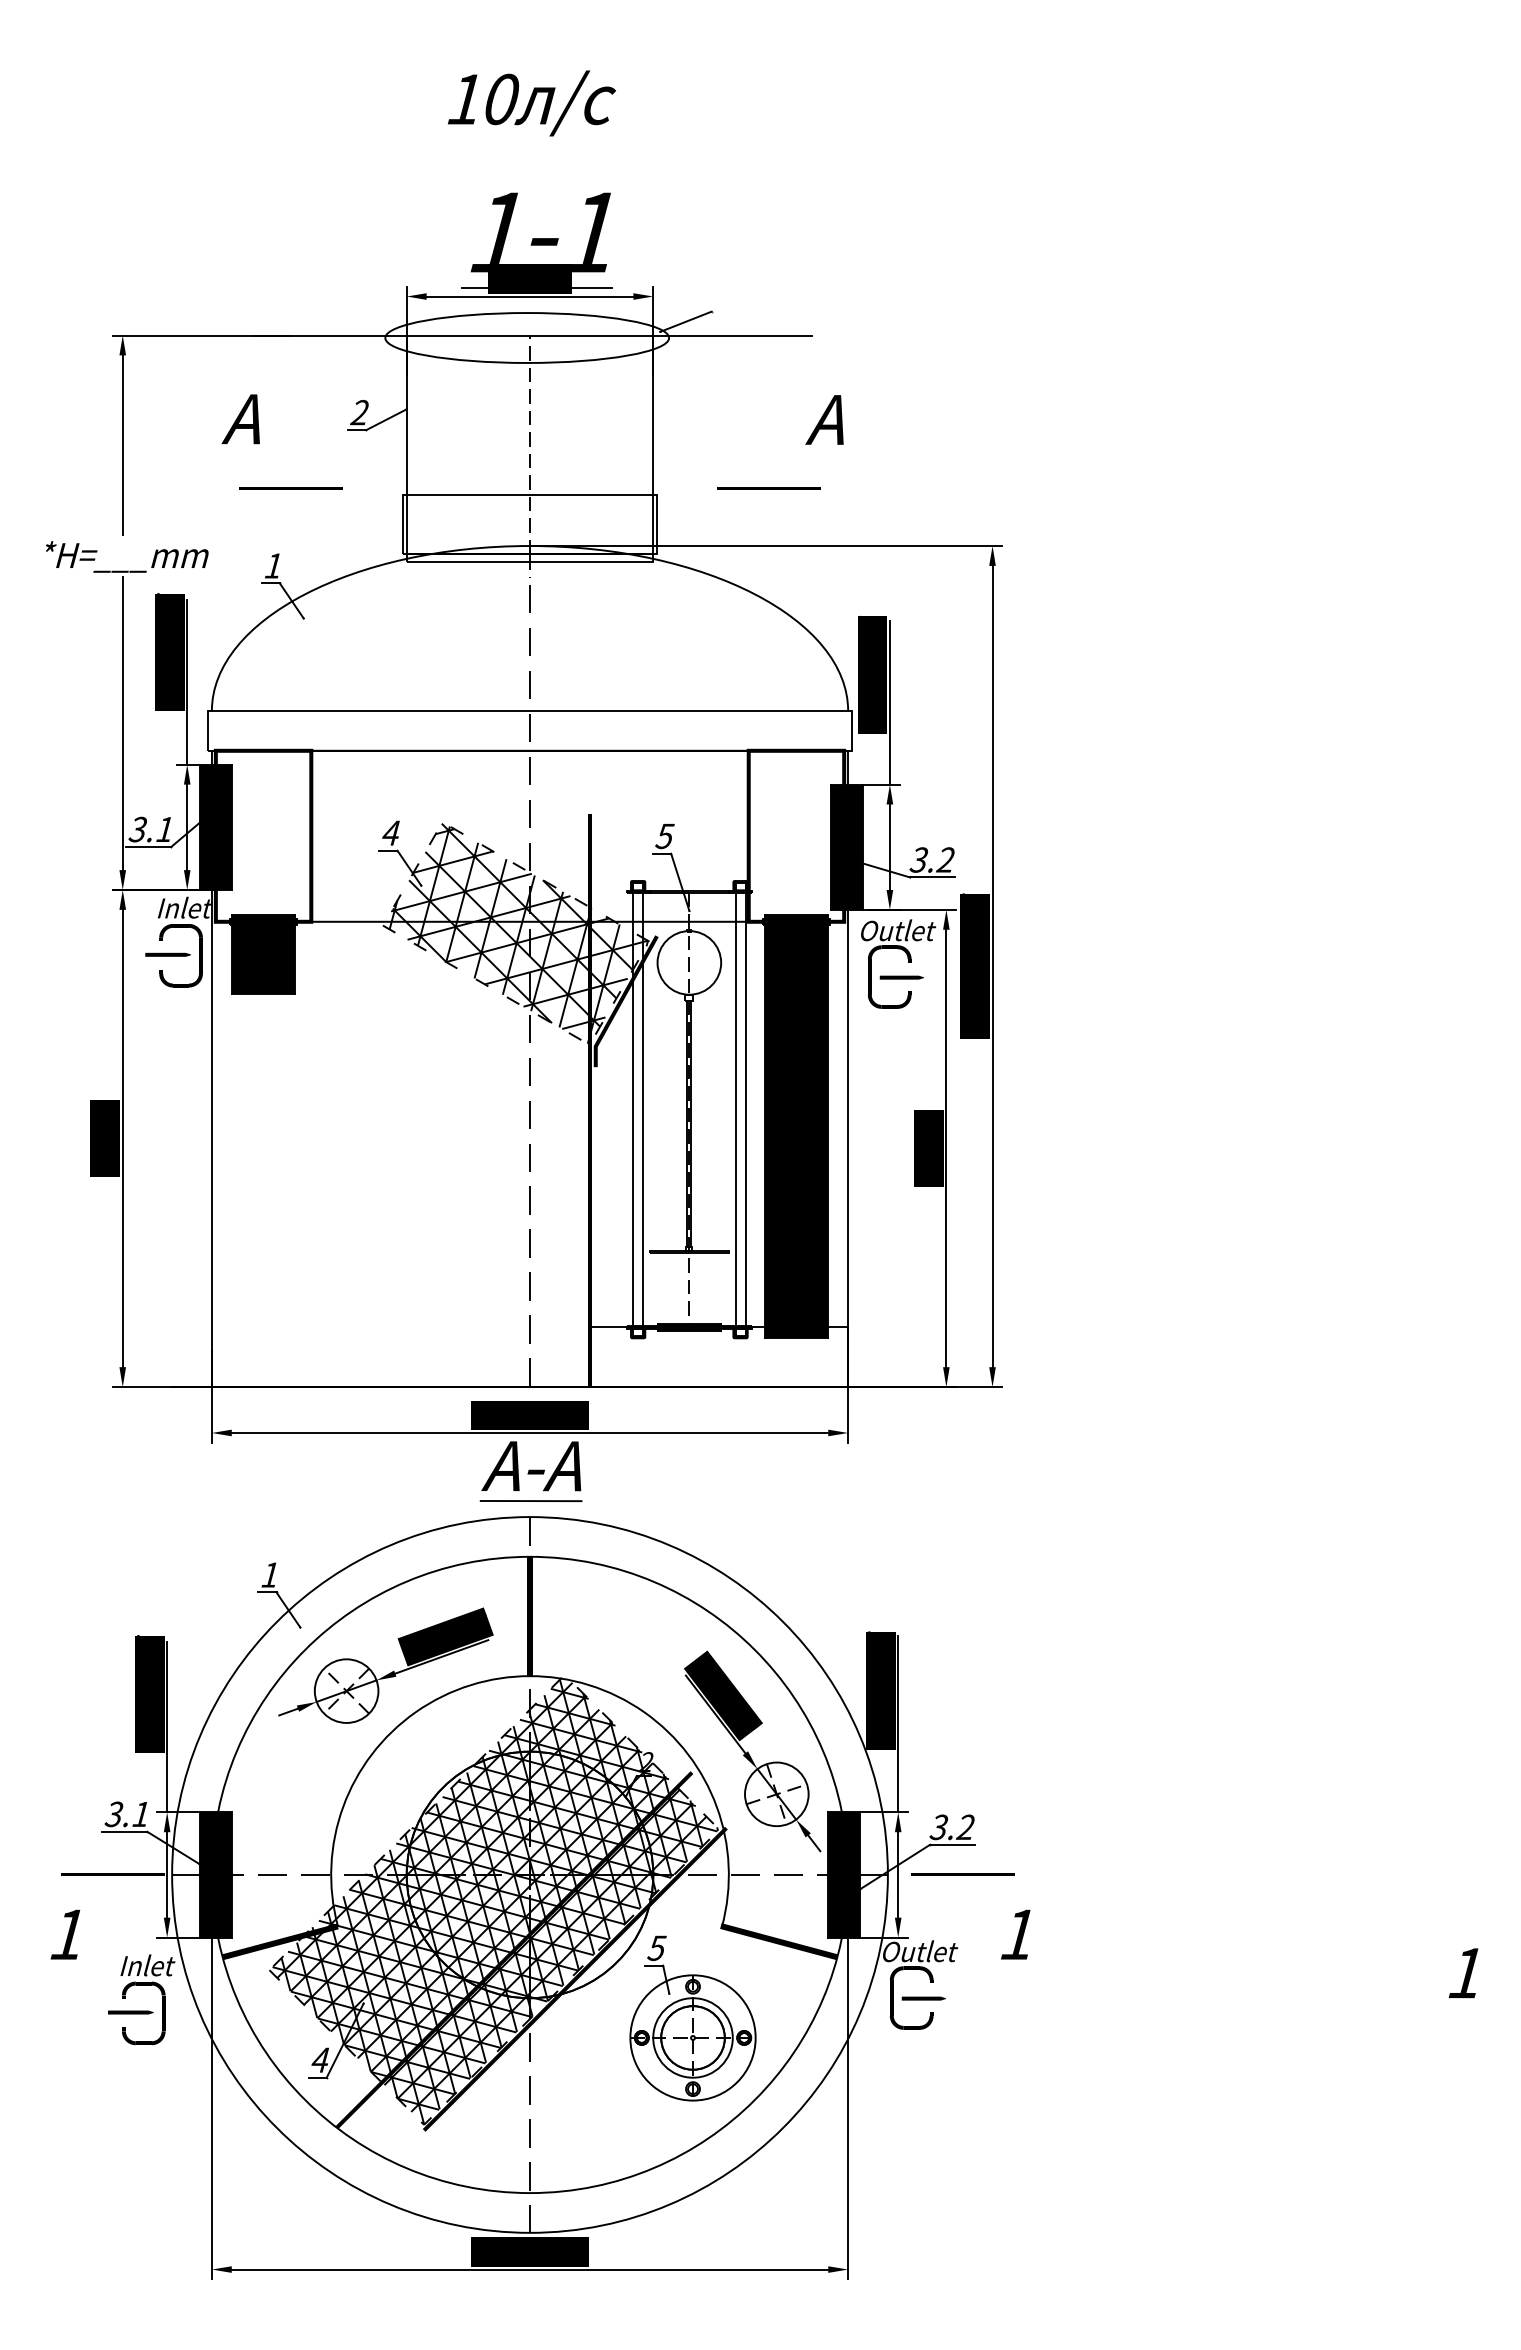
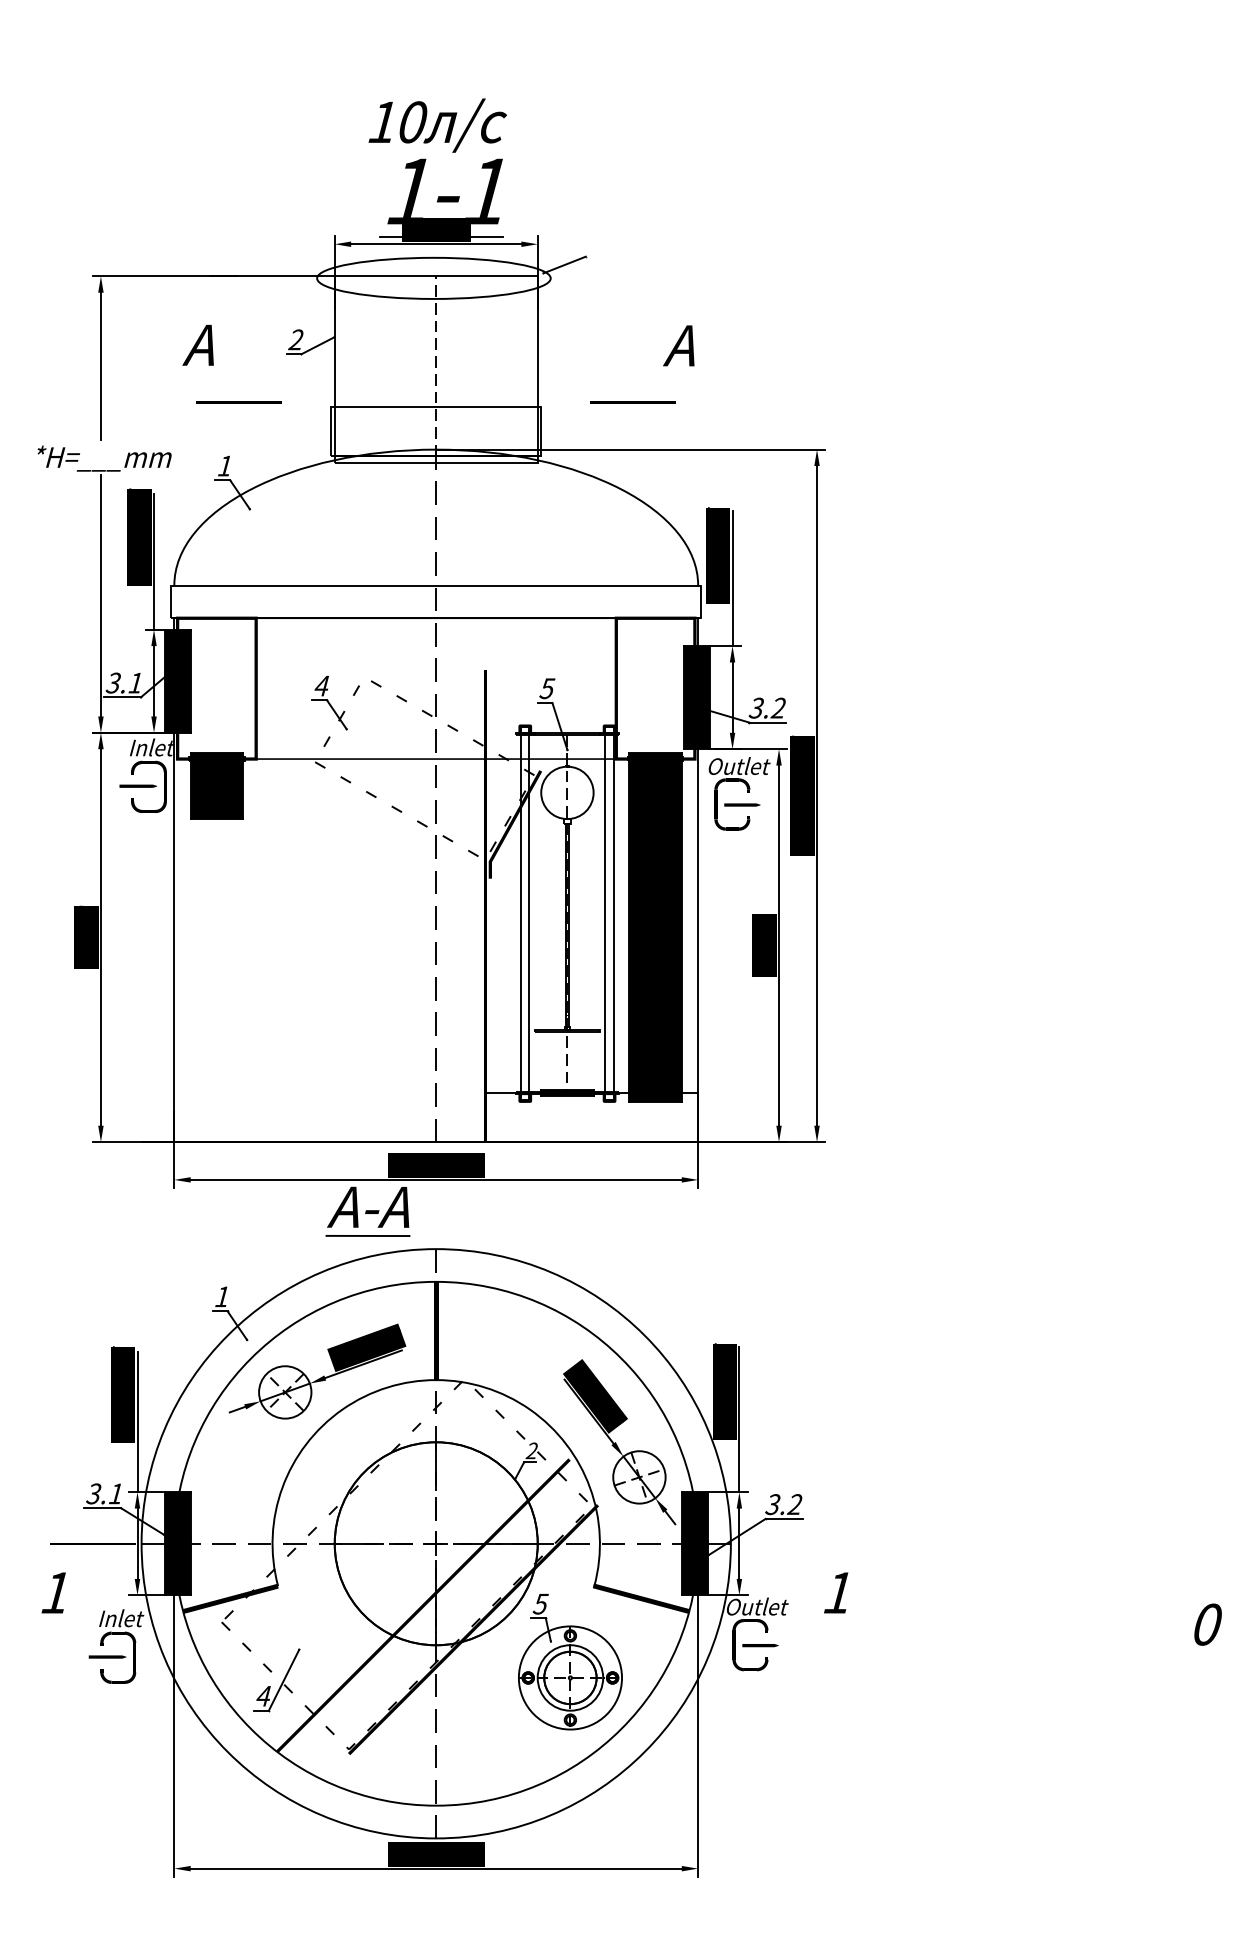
text: (531, 103) -> (437, 125), moved
line: (732, 335) -> (602, 276), removed
hatch: (519, 933) -> (427, 768), removed
part: (530, 1471) -> (367, 1211), moved
line: (962, 1874) -> (792, 1543), removed
hatch: (495, 1901) -> (407, 1565), removed
text: (1466, 1972) -> (1207, 1624), 1 -> 0

